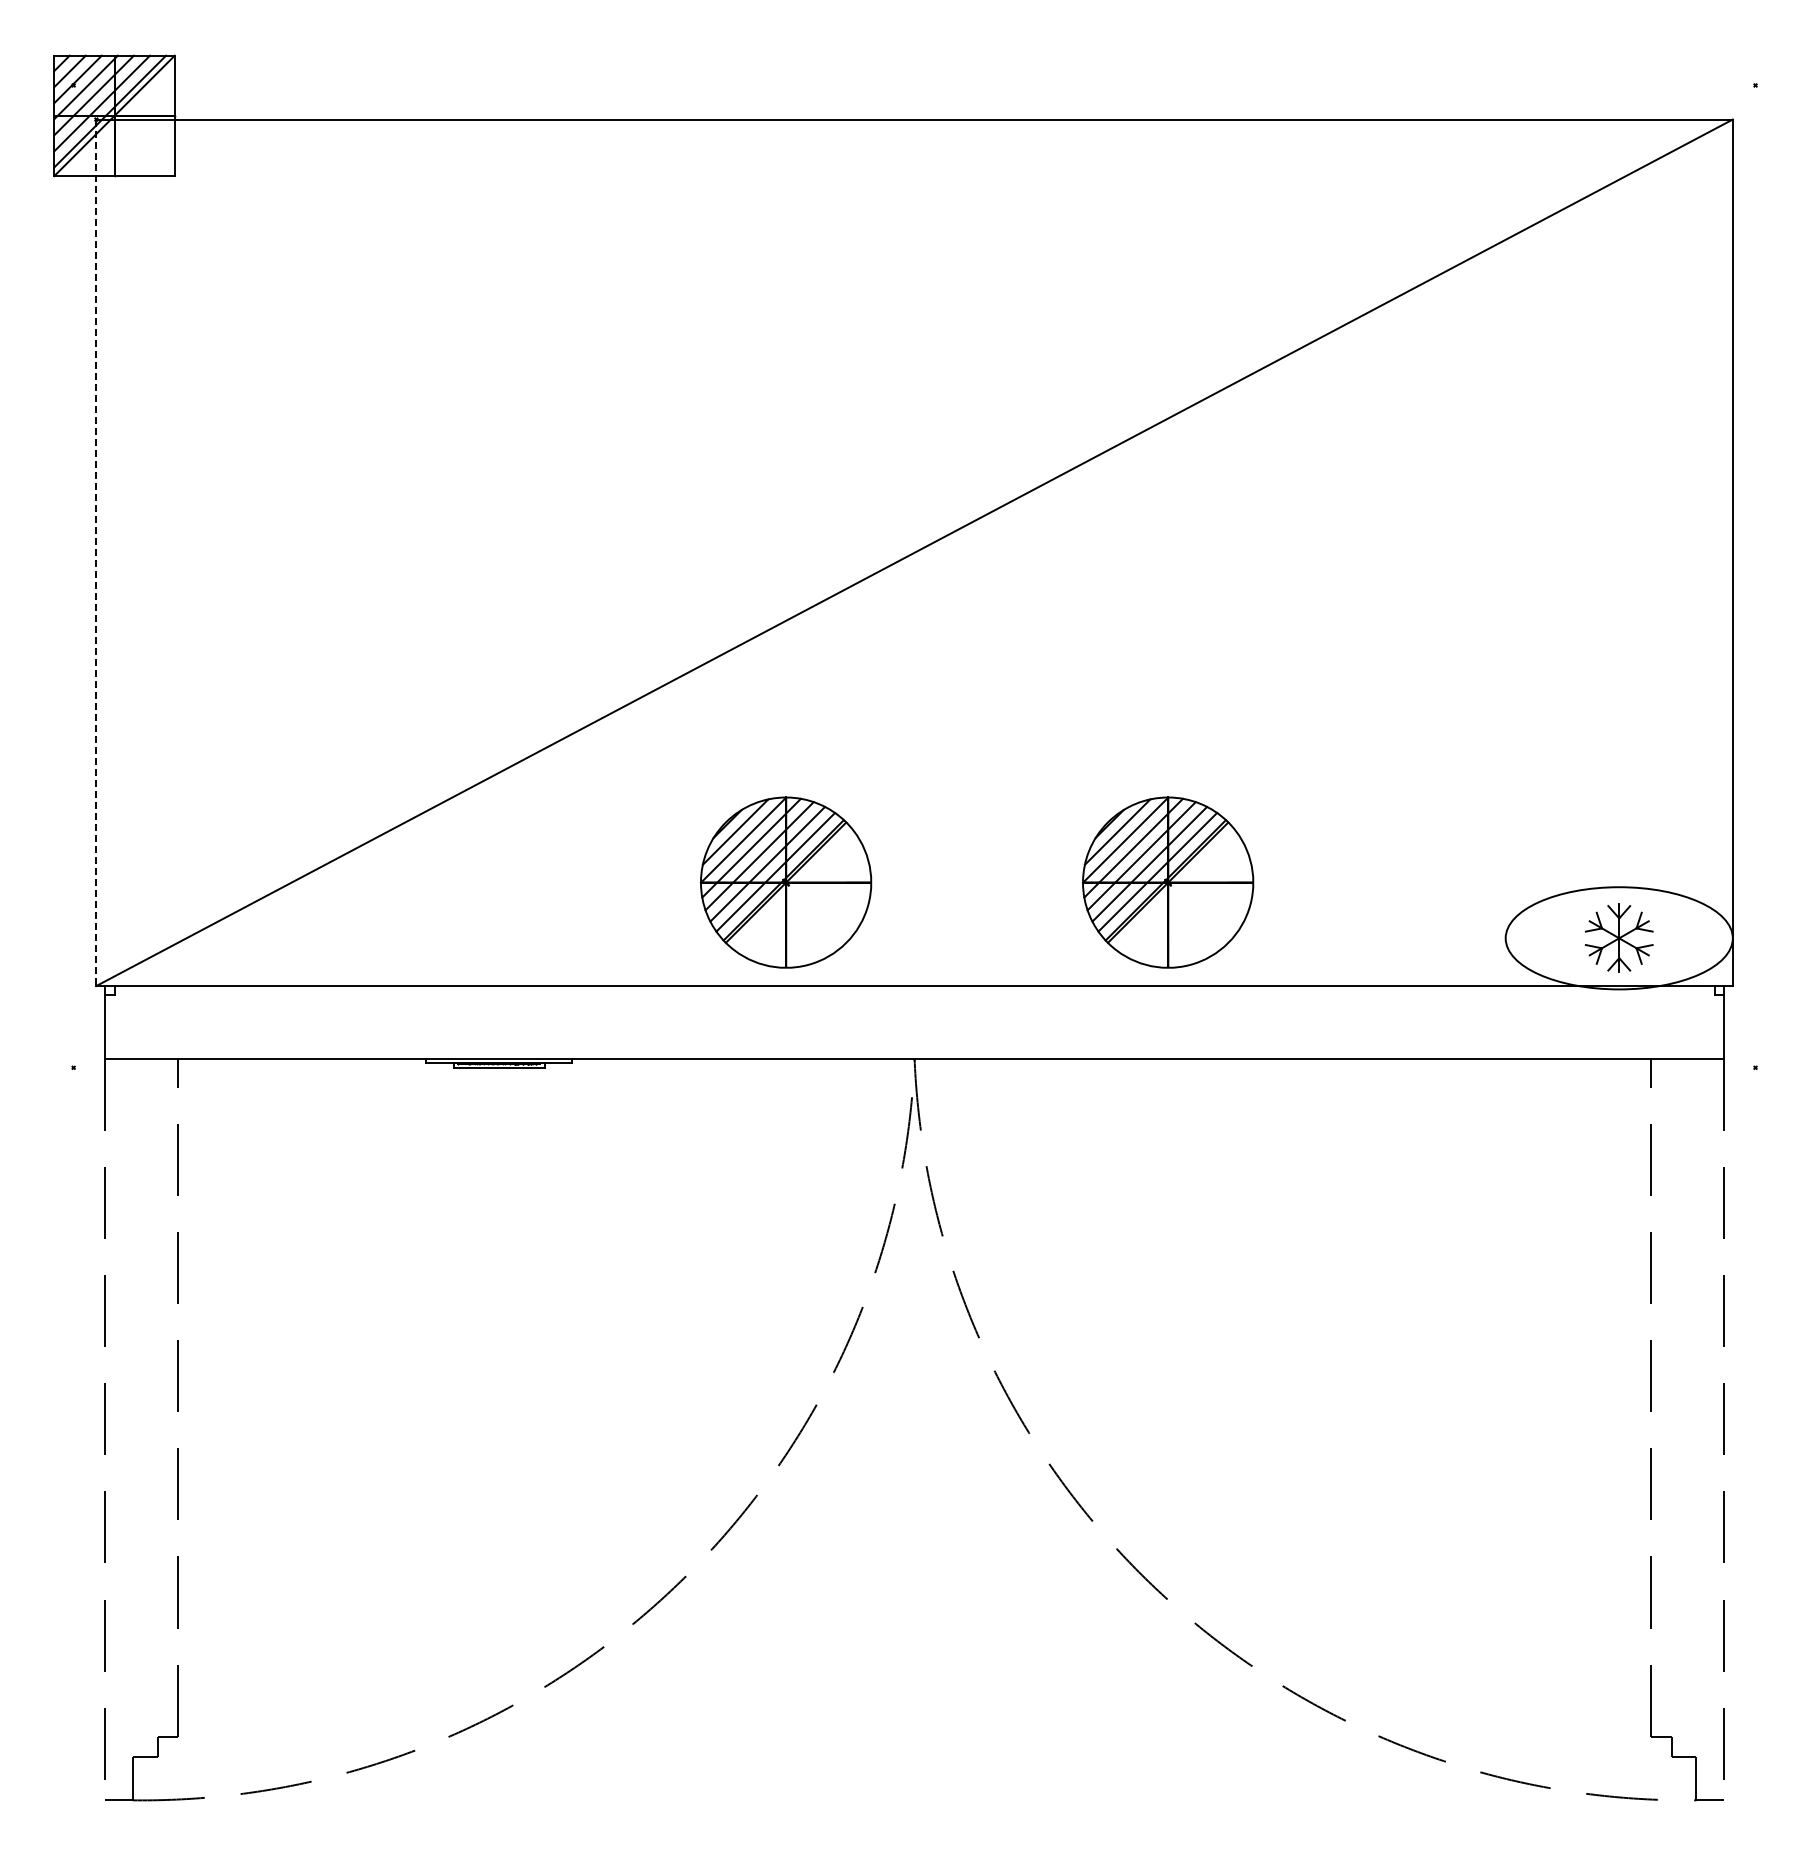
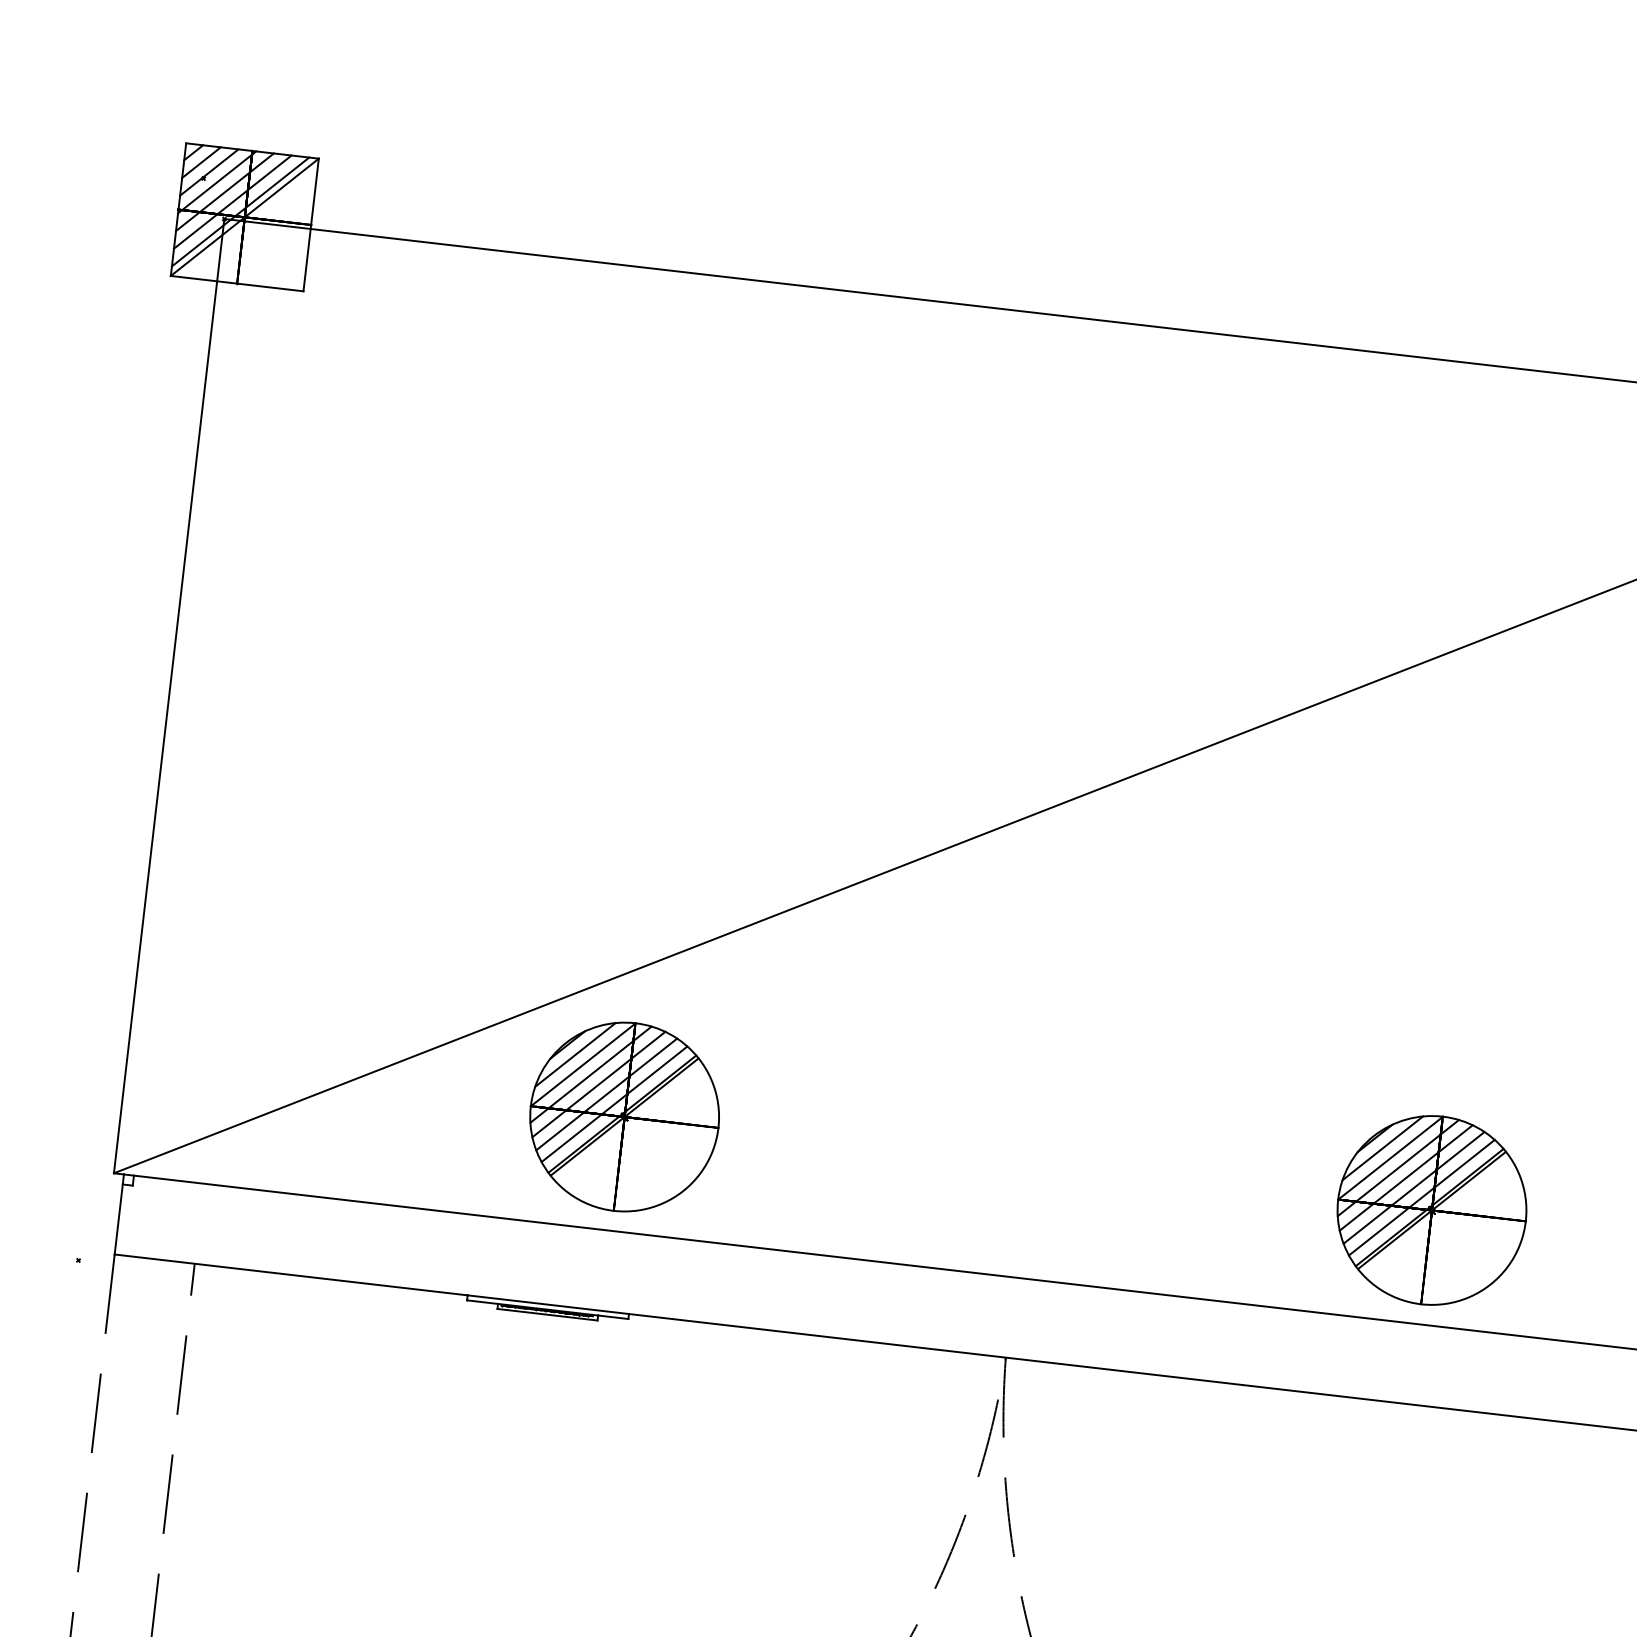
line: (96, 553) -> (169, 696), dashed -> solid
part: (785, 882) -> (623, 1116), moved
part: (1167, 882) -> (1431, 1210), moved

